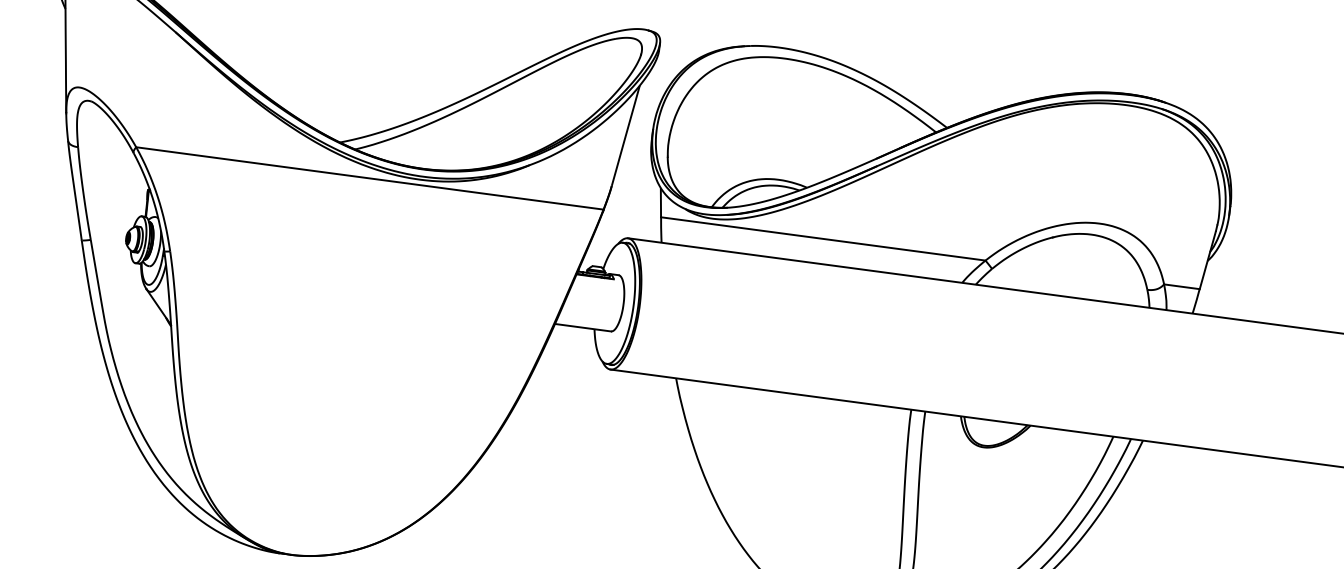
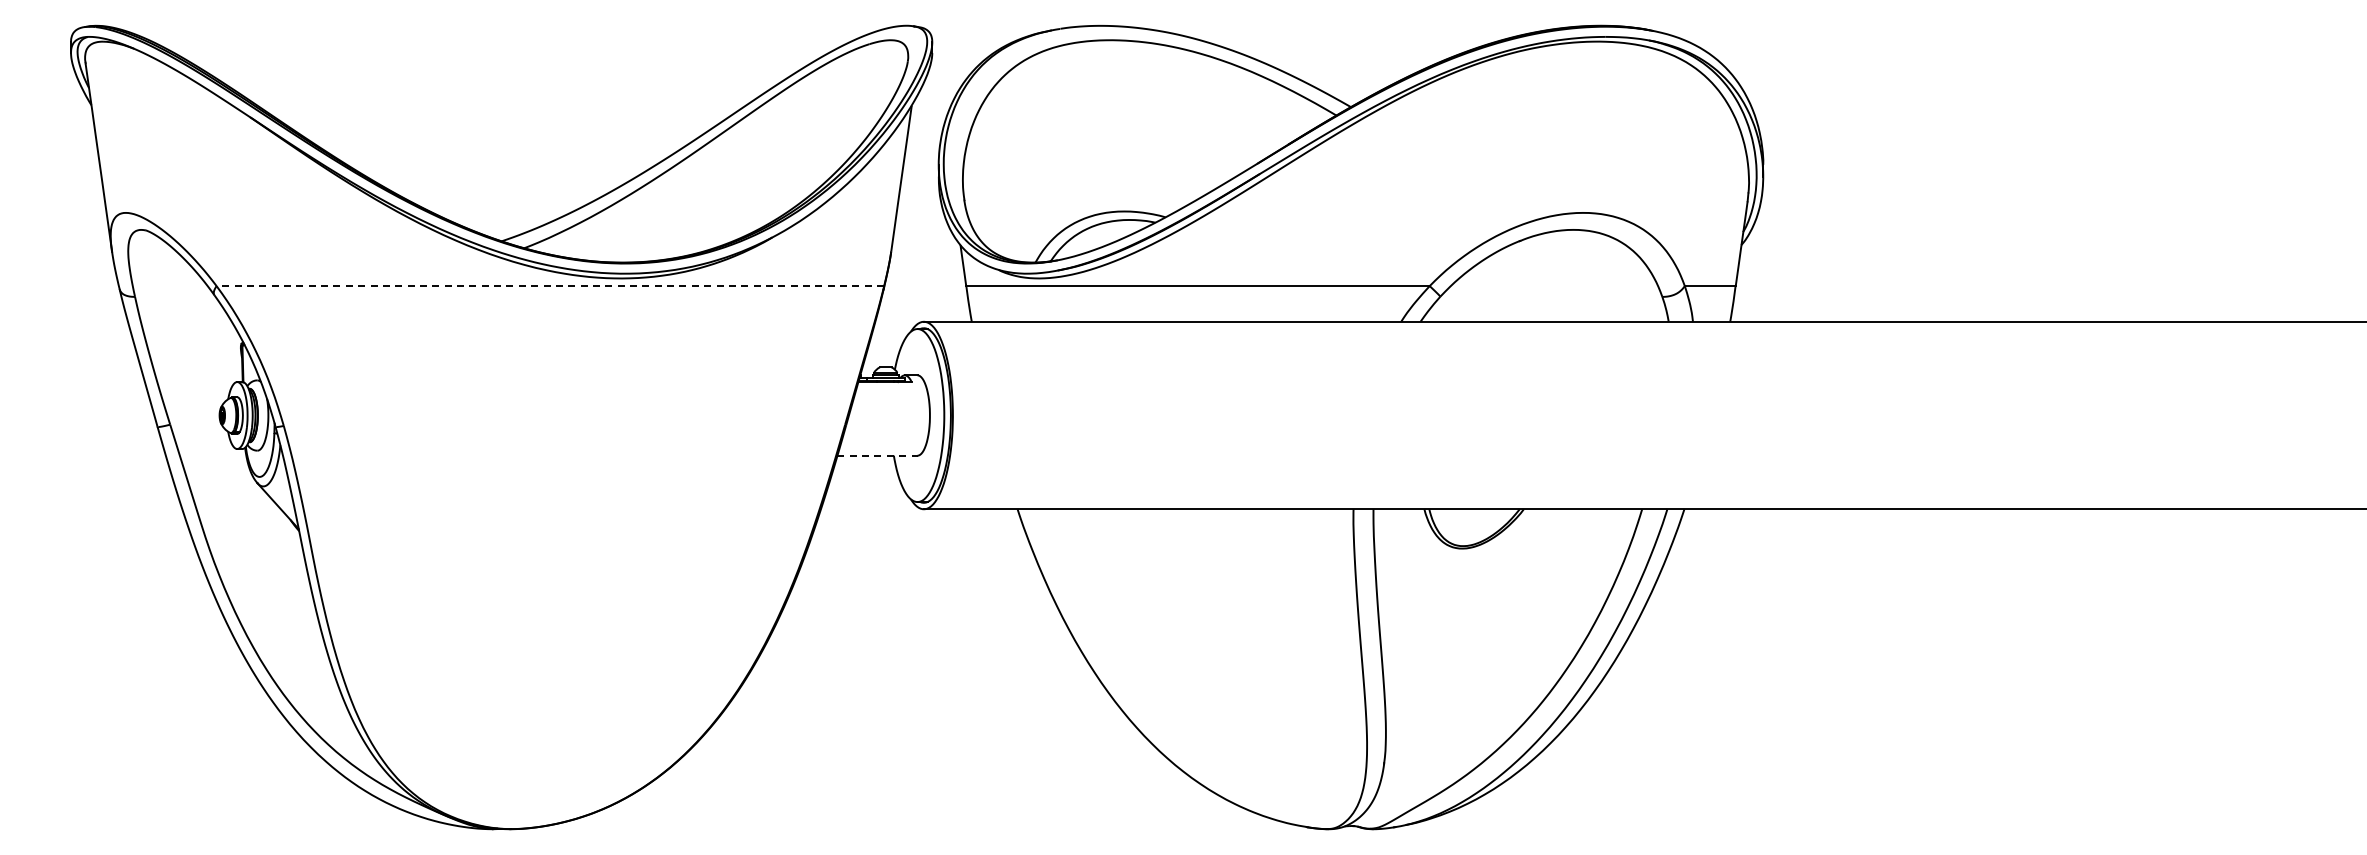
line: (369, 178) -> (550, 286), solid -> dashed
line: (583, 327) -> (877, 455), solid -> dashed

